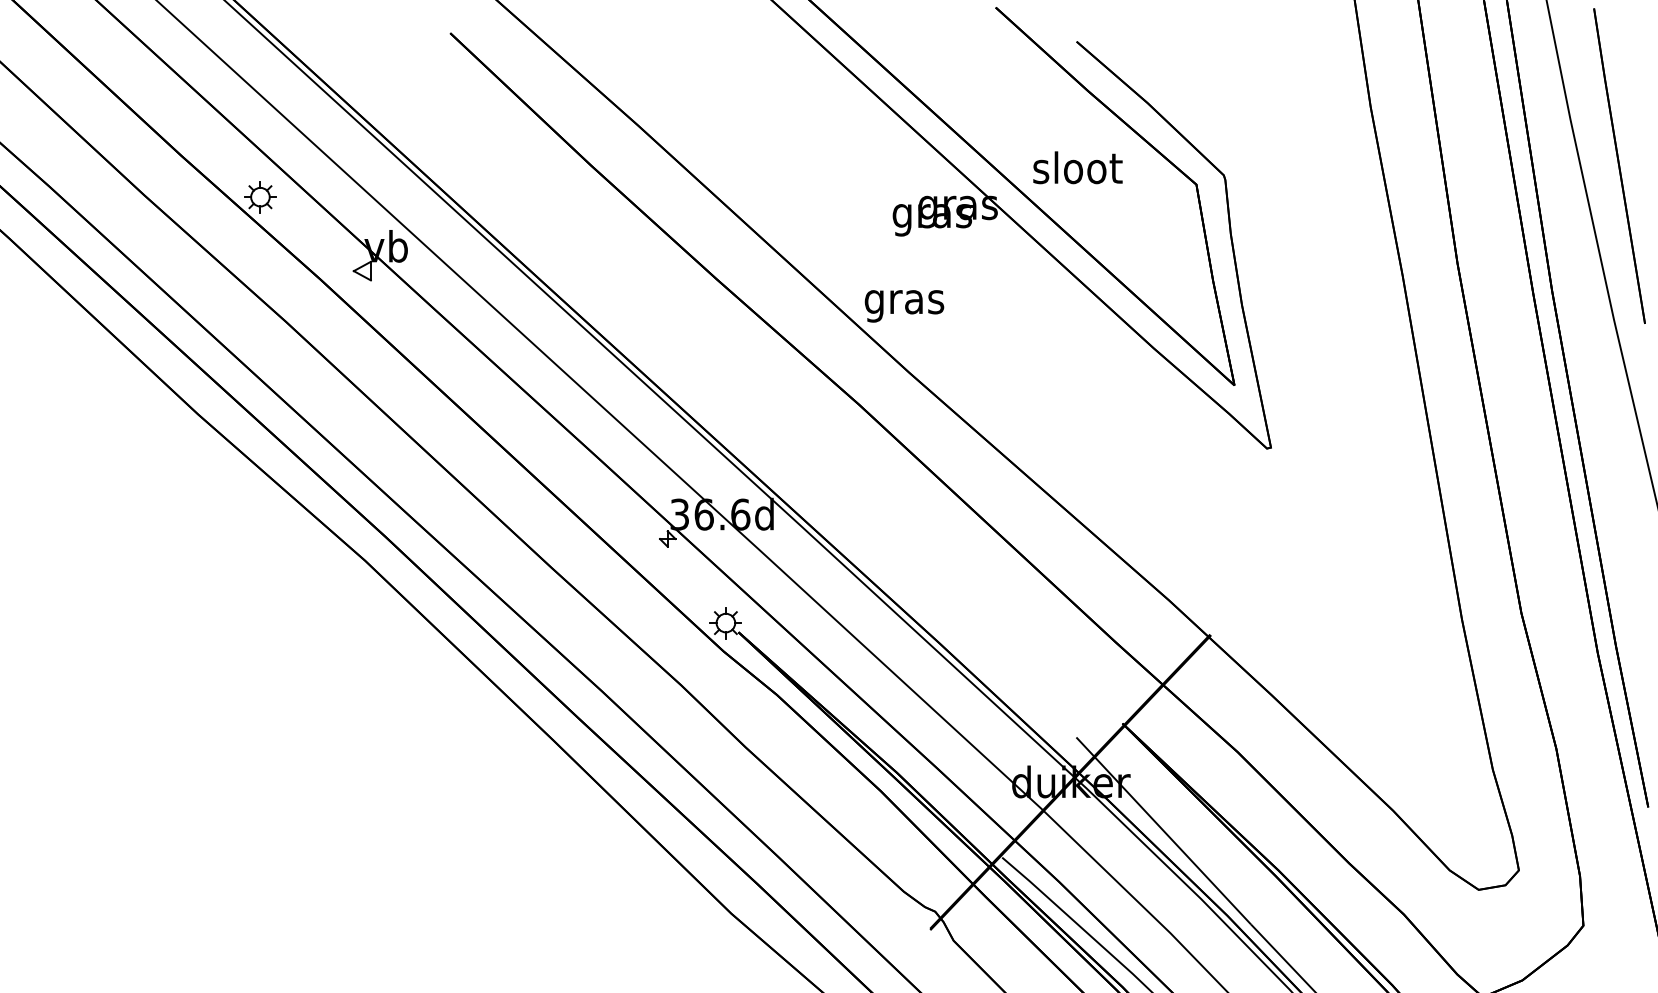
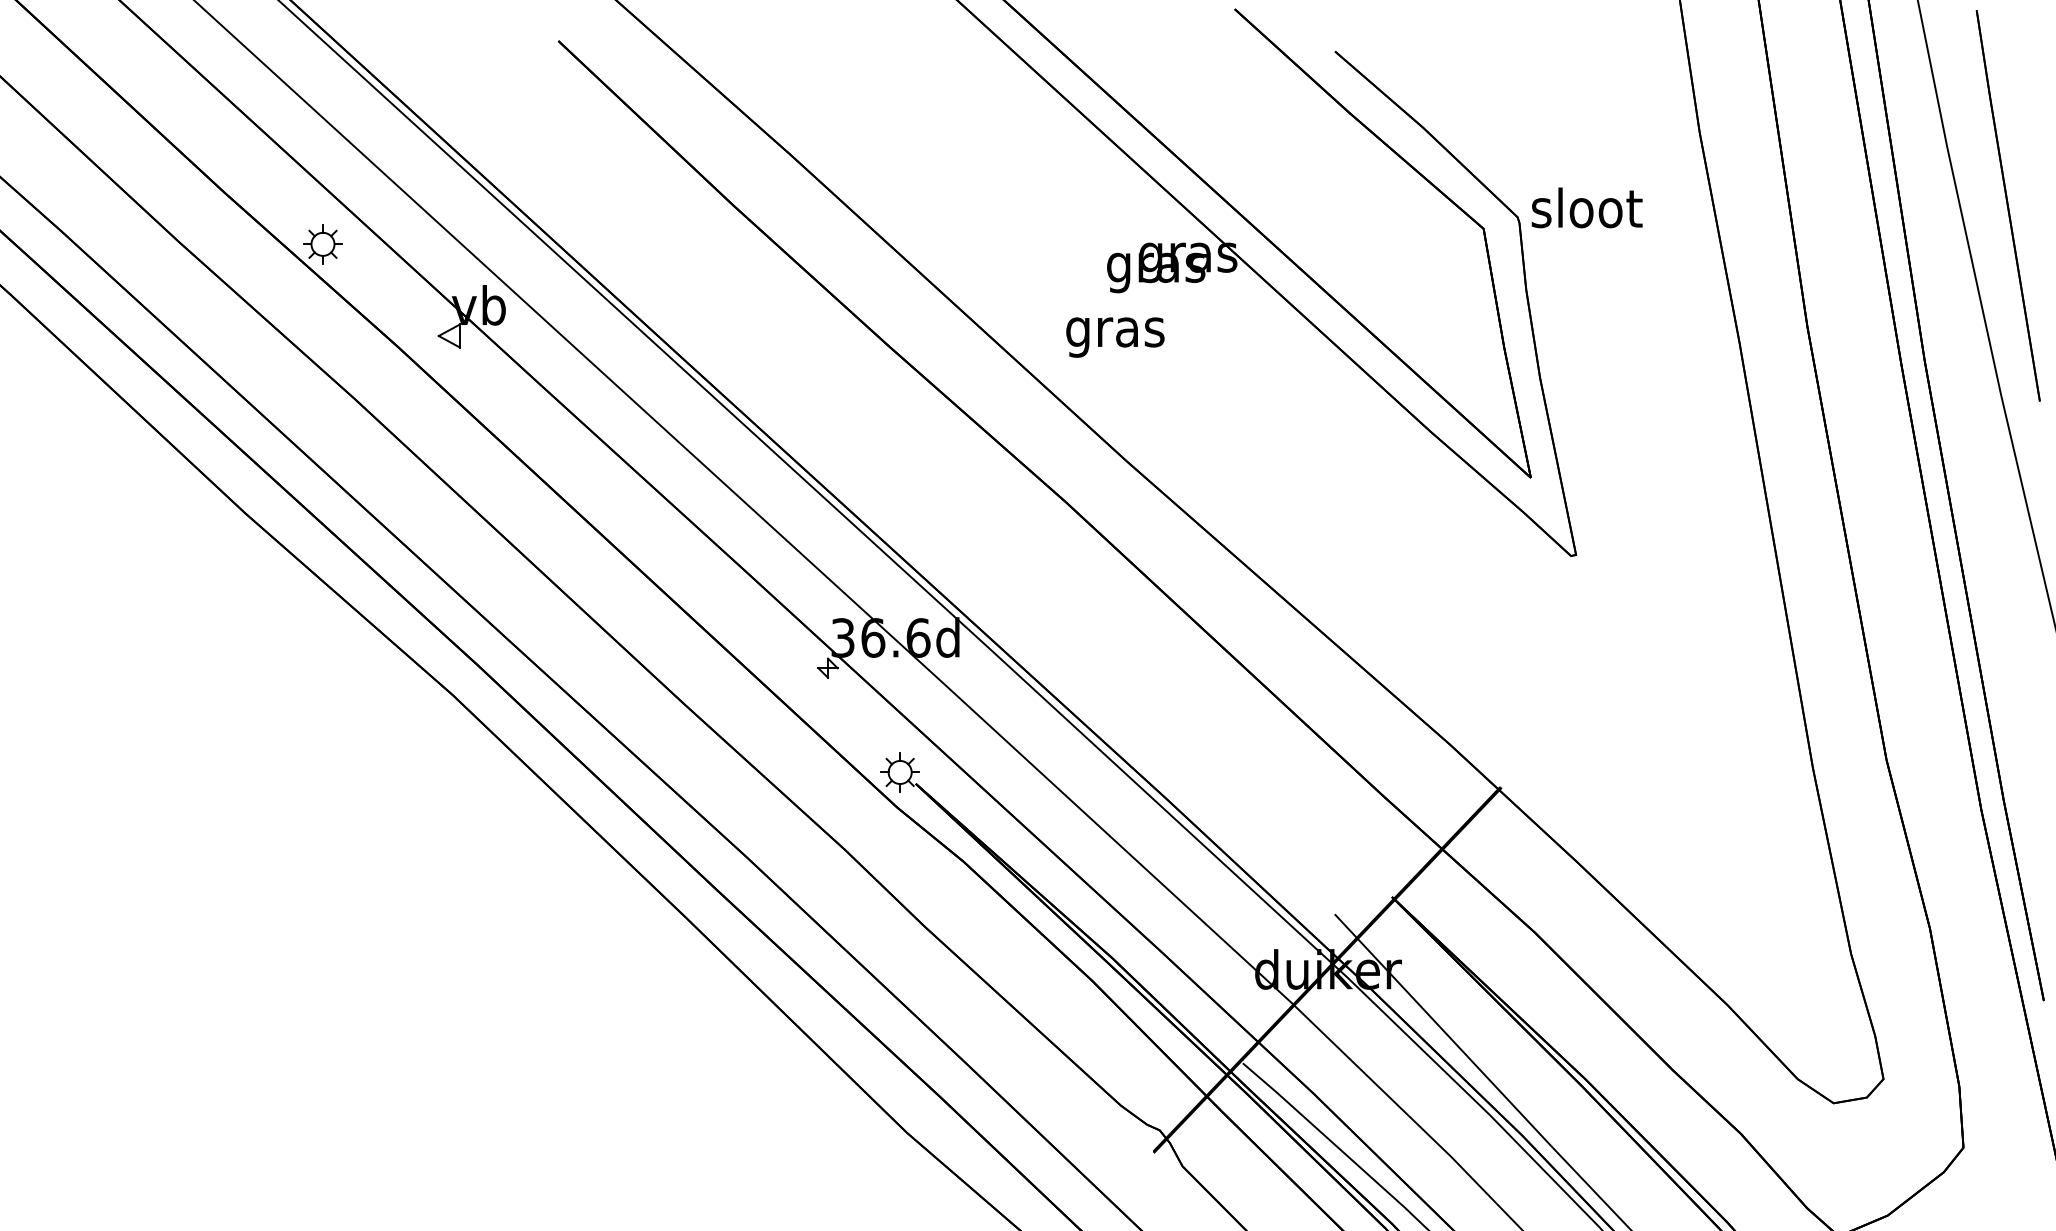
text: (1077, 167) -> (1586, 207), moved
text: (904, 306) -> (1115, 337), moved

